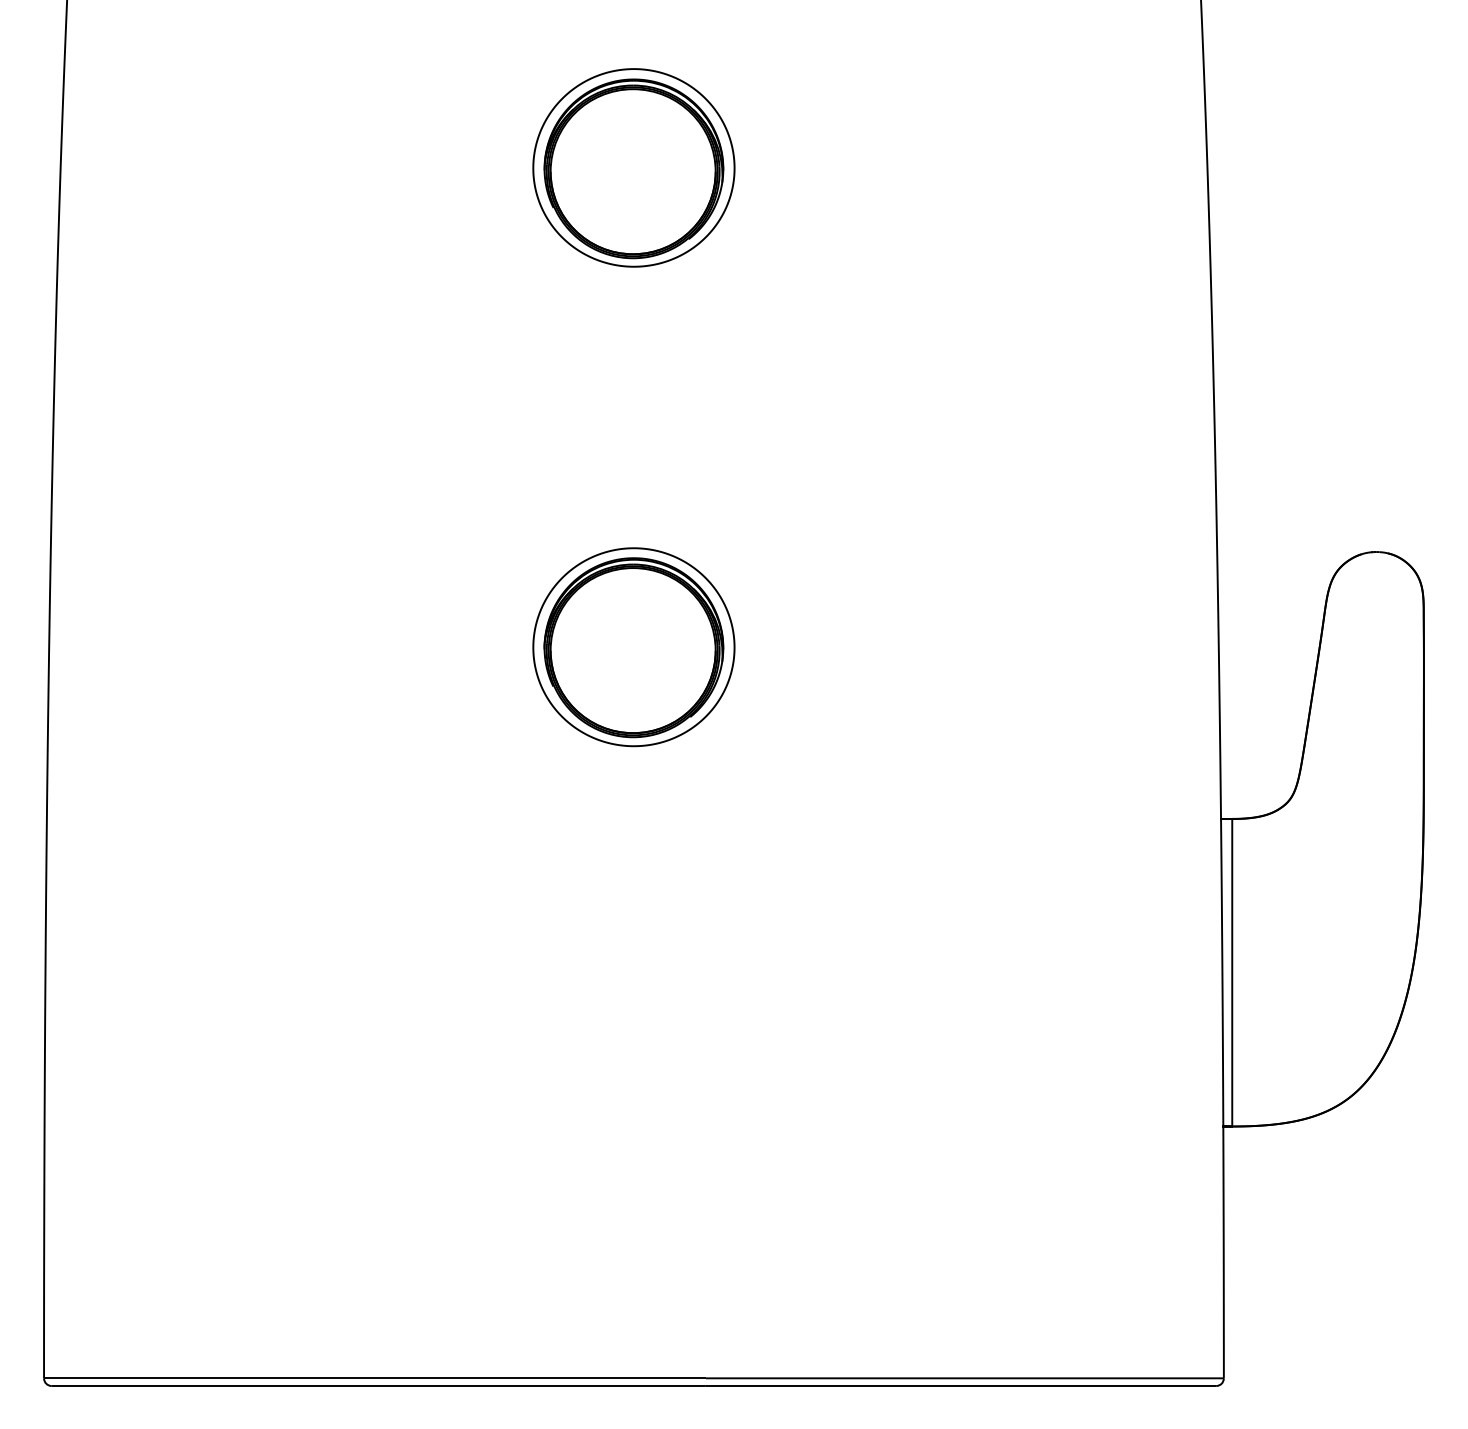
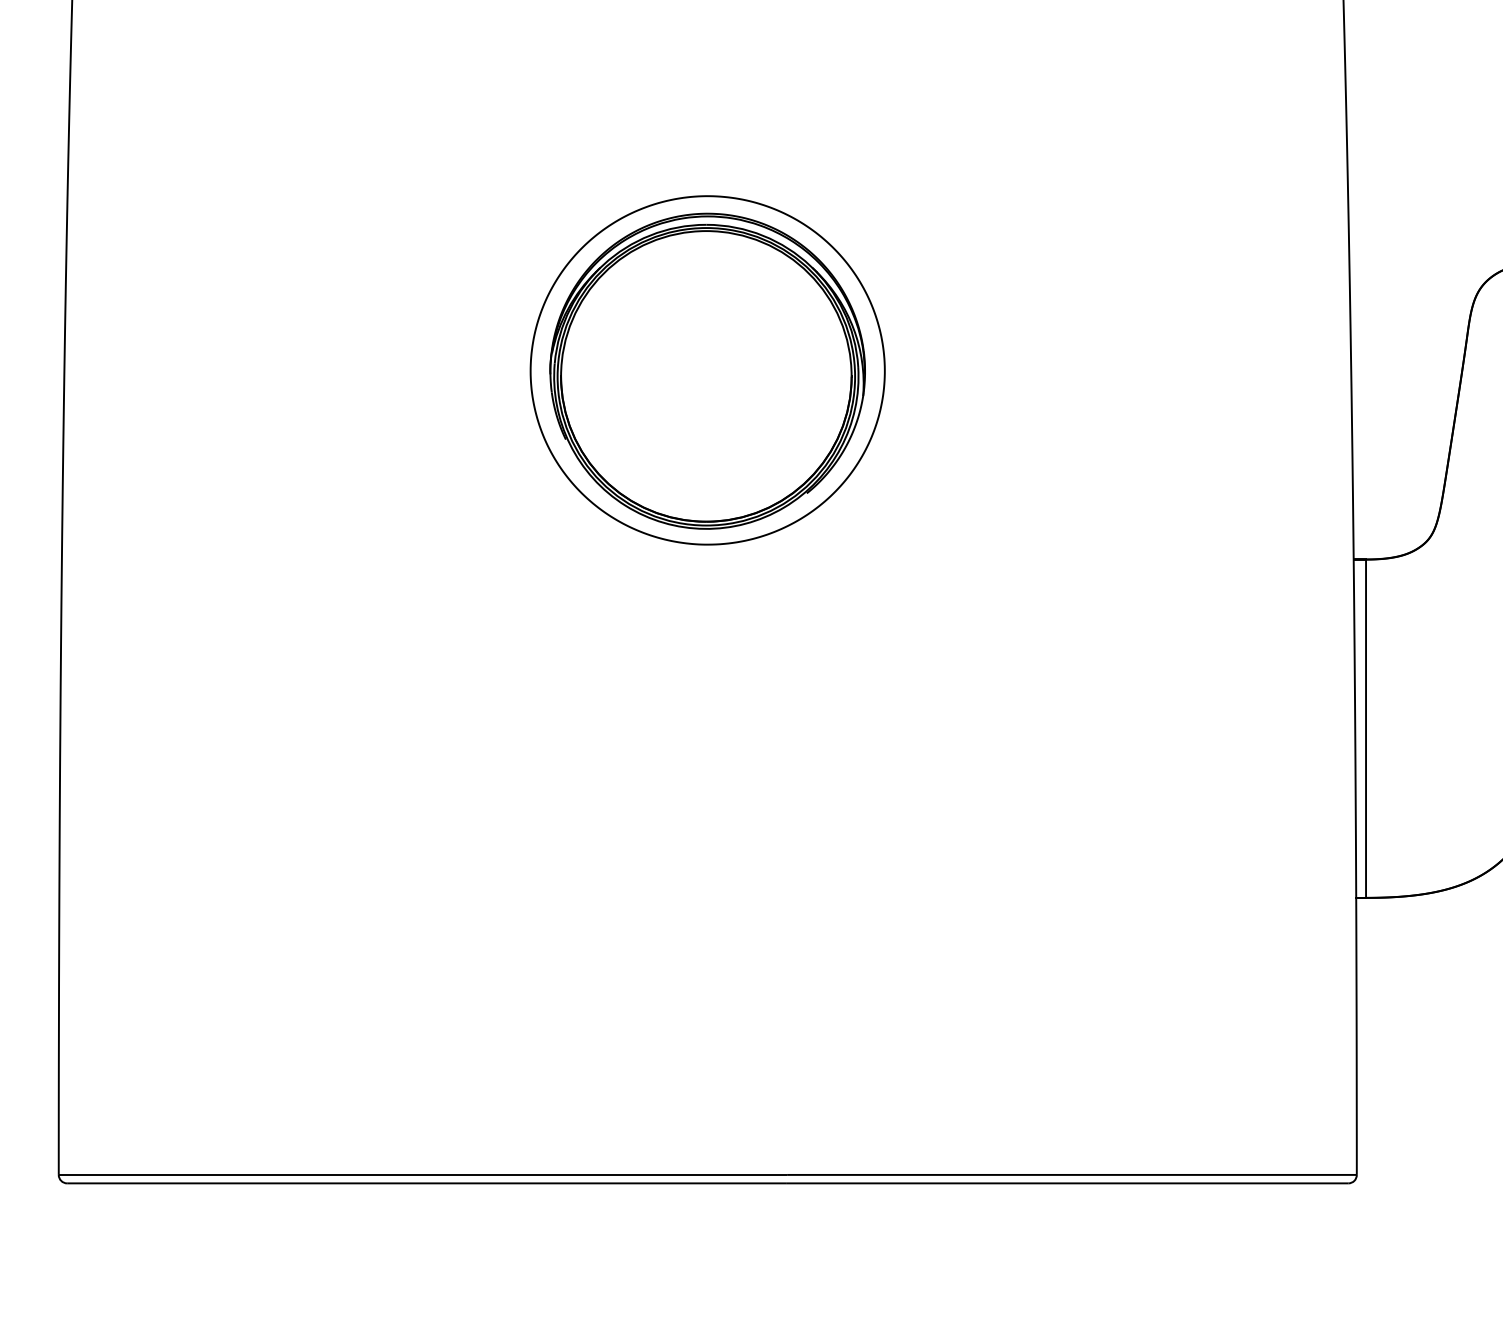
part: (633, 647) -> (707, 370), size x1.6

